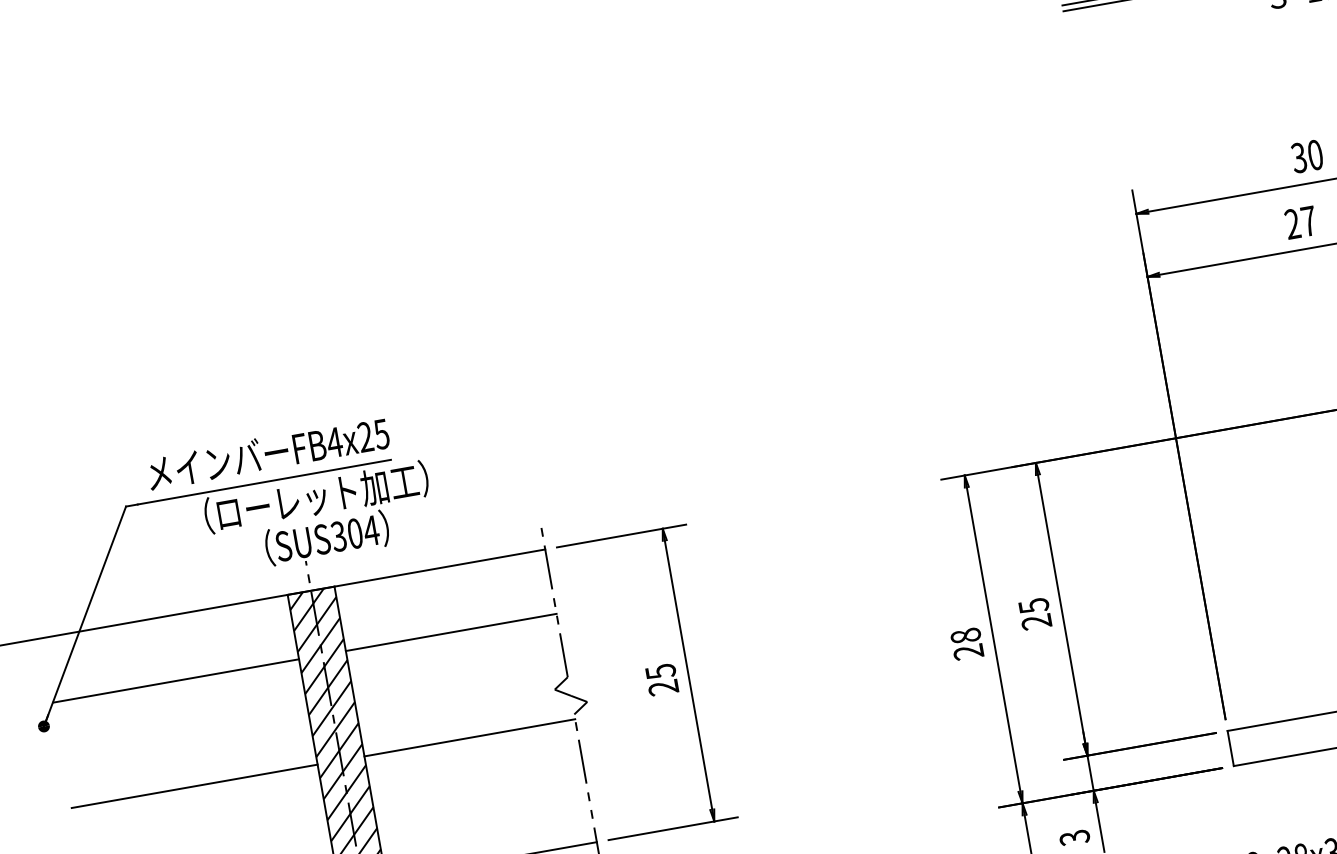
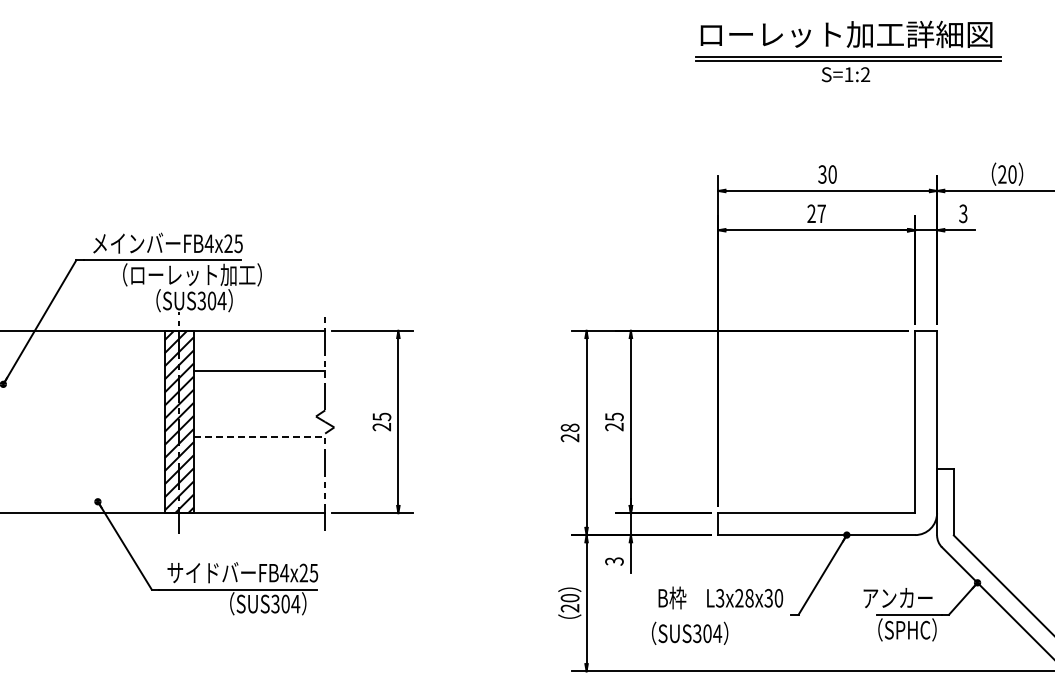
line: (175, 680) -> (87, 370), removed
line: (469, 737) -> (259, 436), solid -> dashed
line: (193, 786) -> (87, 436), removed

